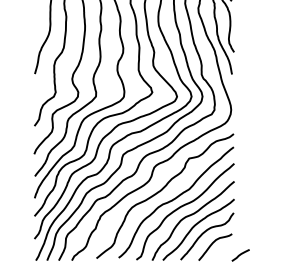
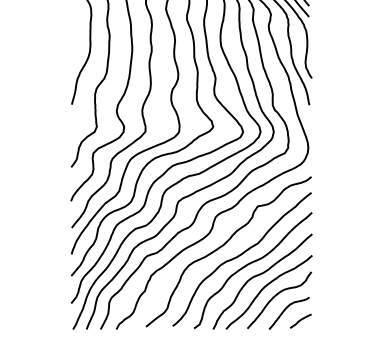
curve: (240, 254) -> (300, 320), moved

